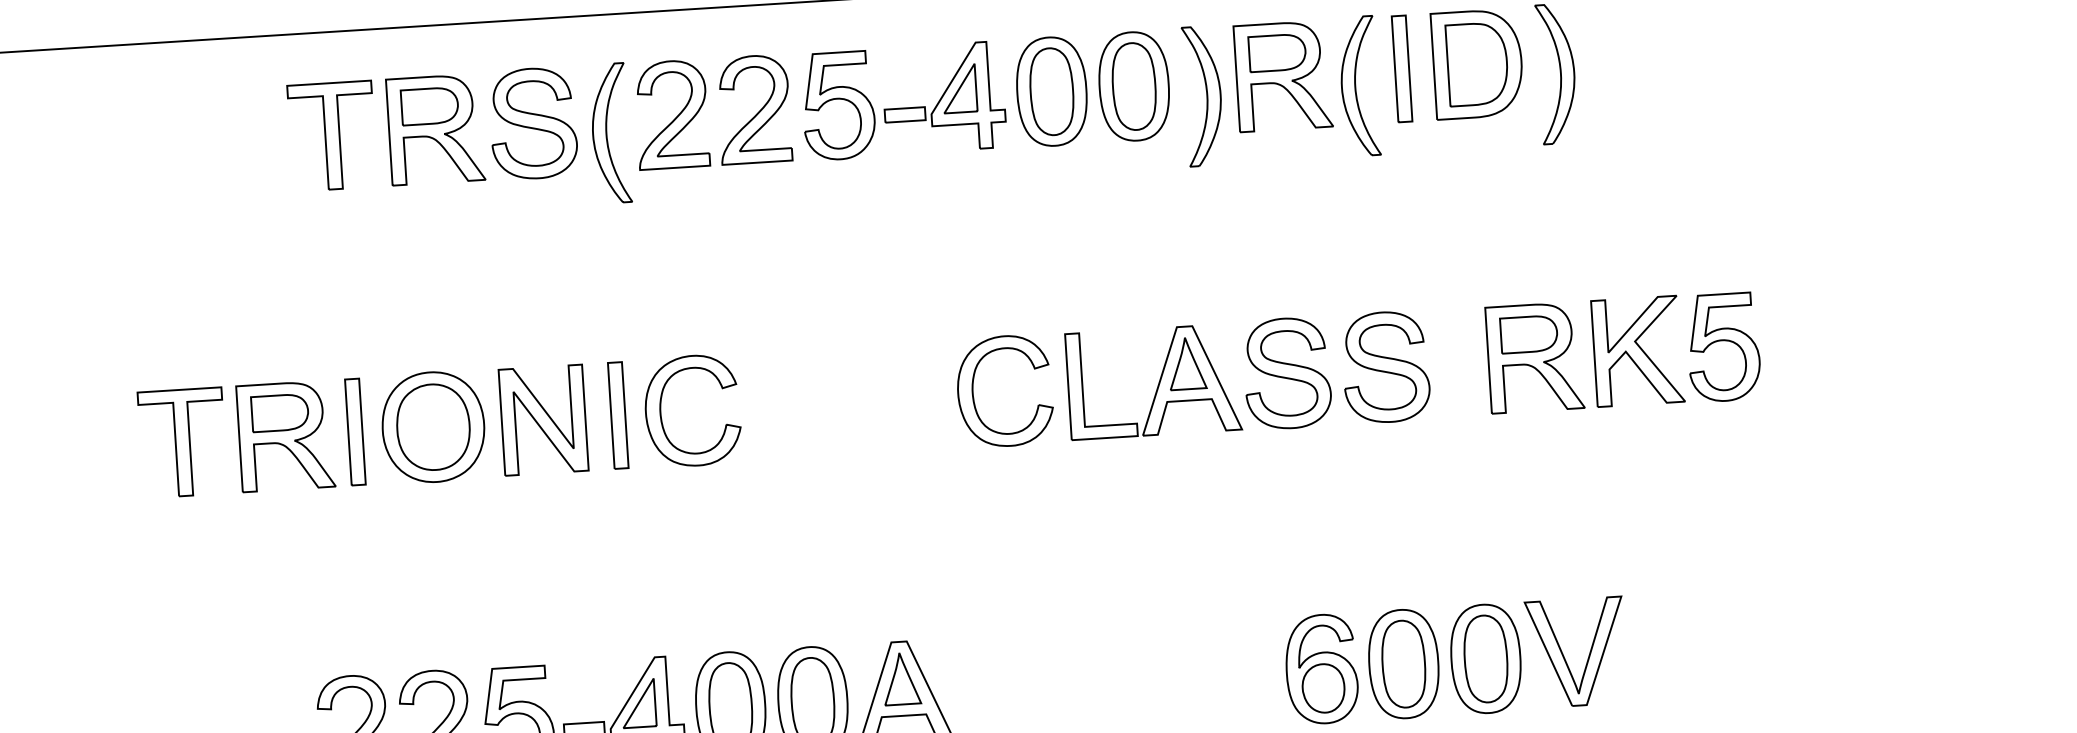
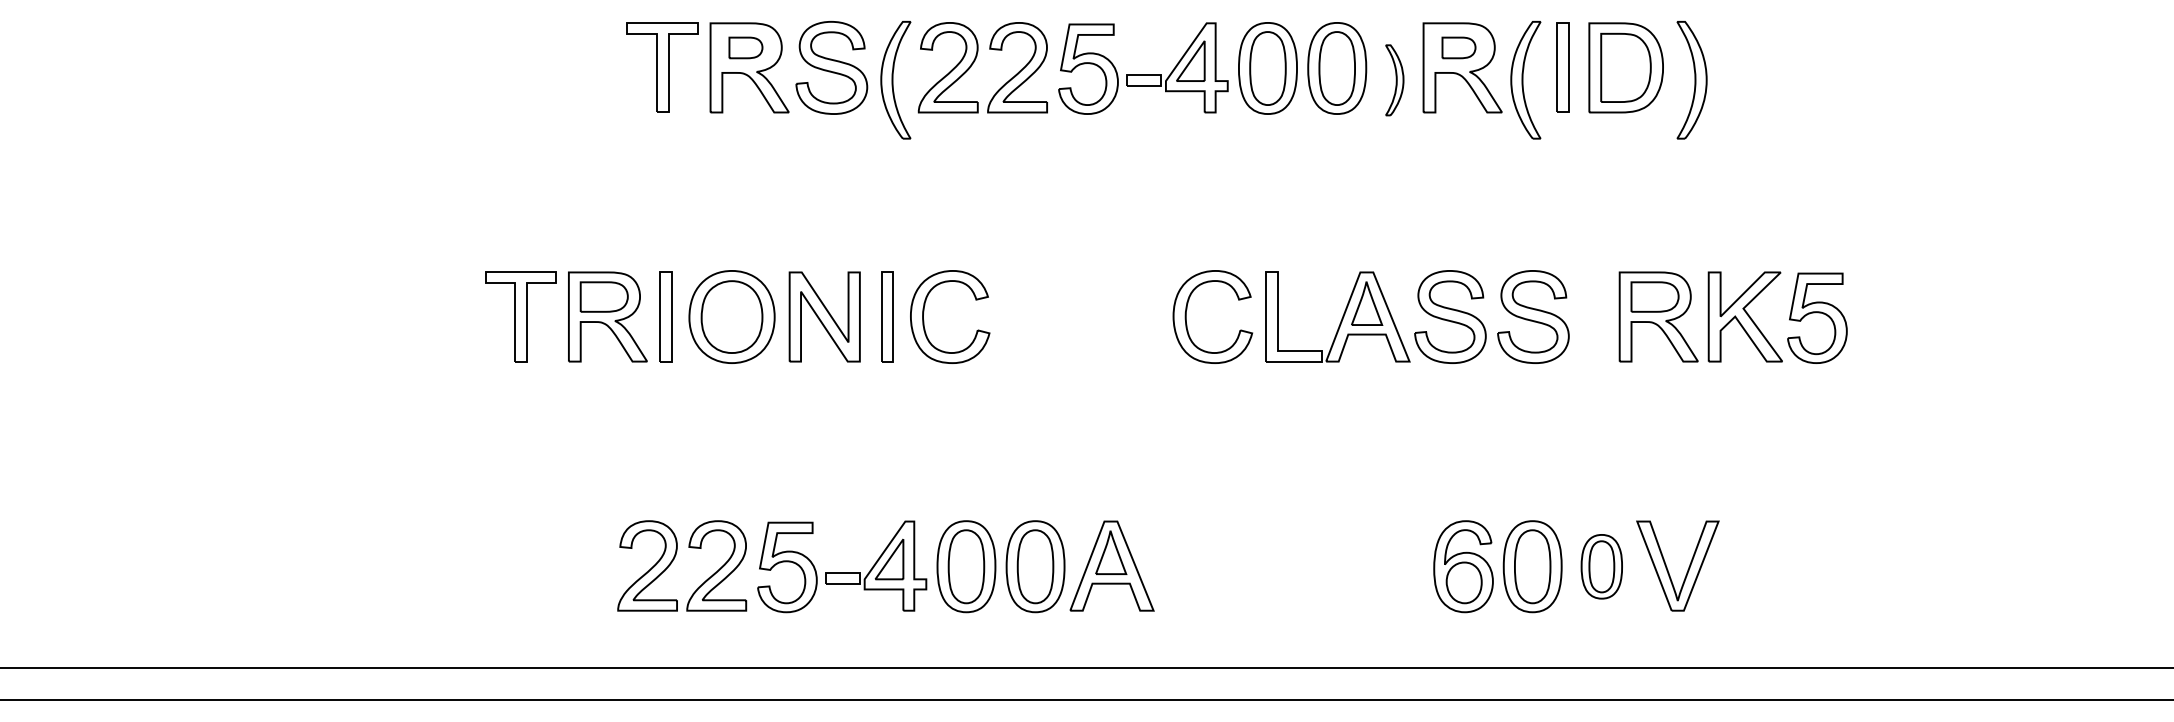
part: (1276, 52) -> (1458, 47), size x0.7
part: (1203, 96) -> (1394, 80), size x0.6
part: (429, 105) -> (745, 47), size x0.7
part: (1485, 658) -> (1601, 566), size x0.7

